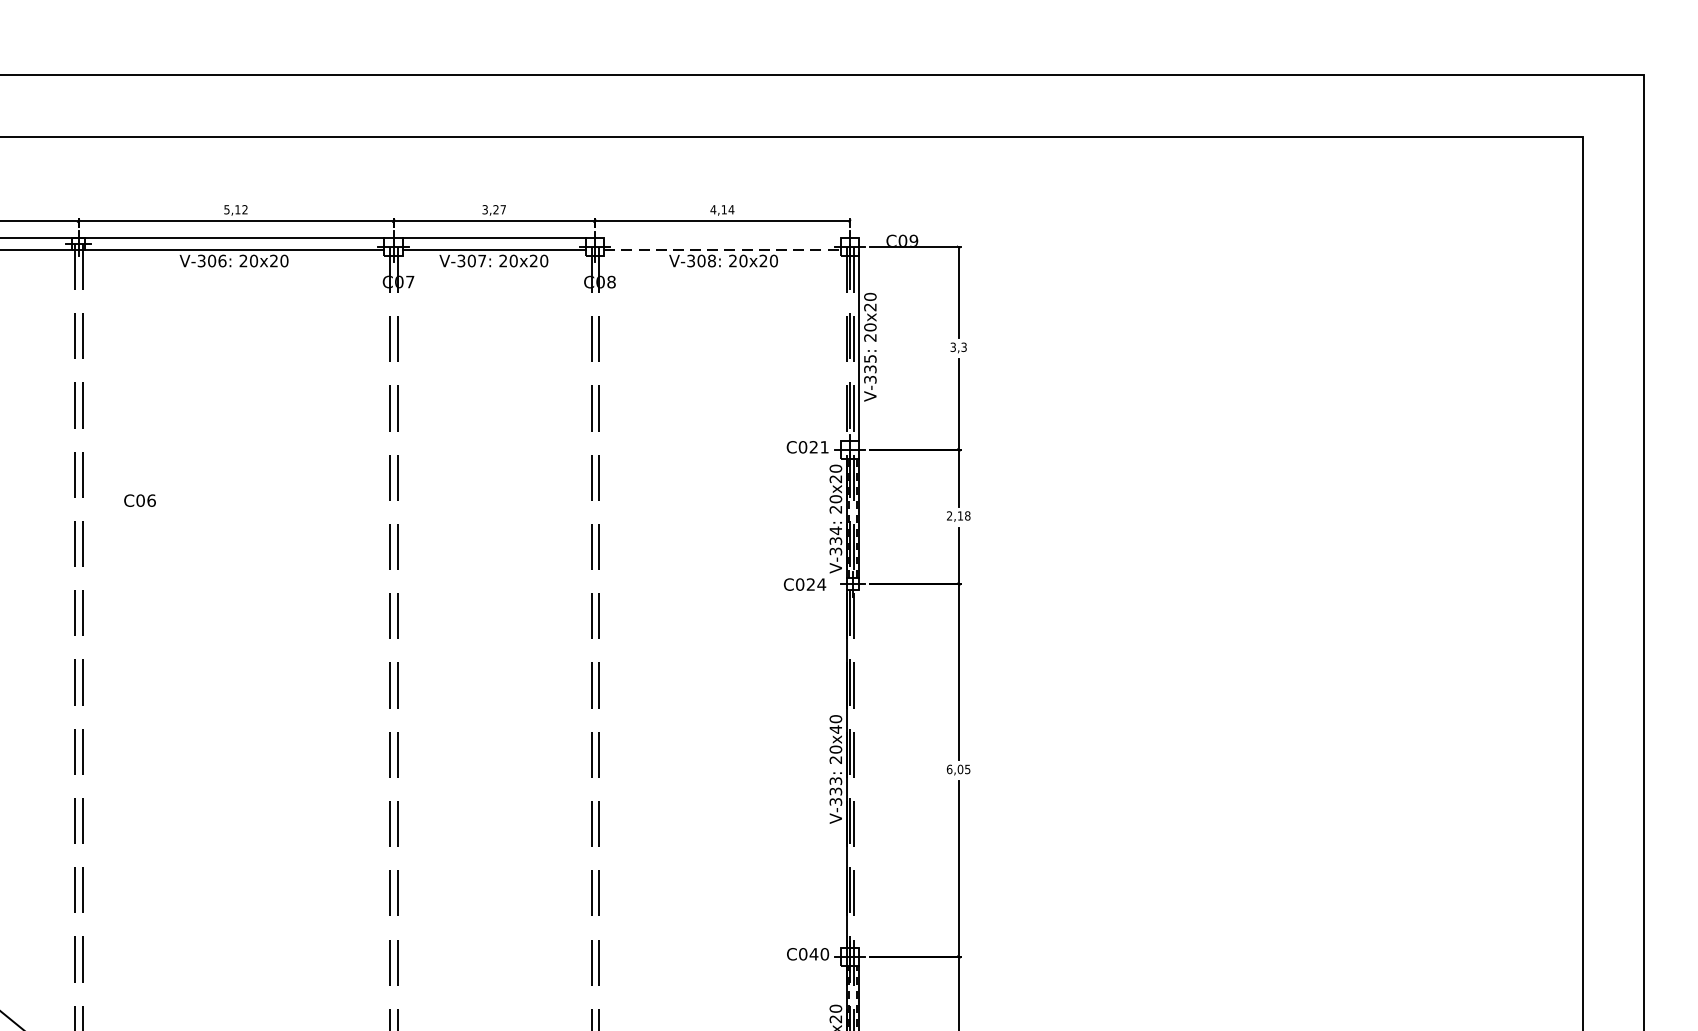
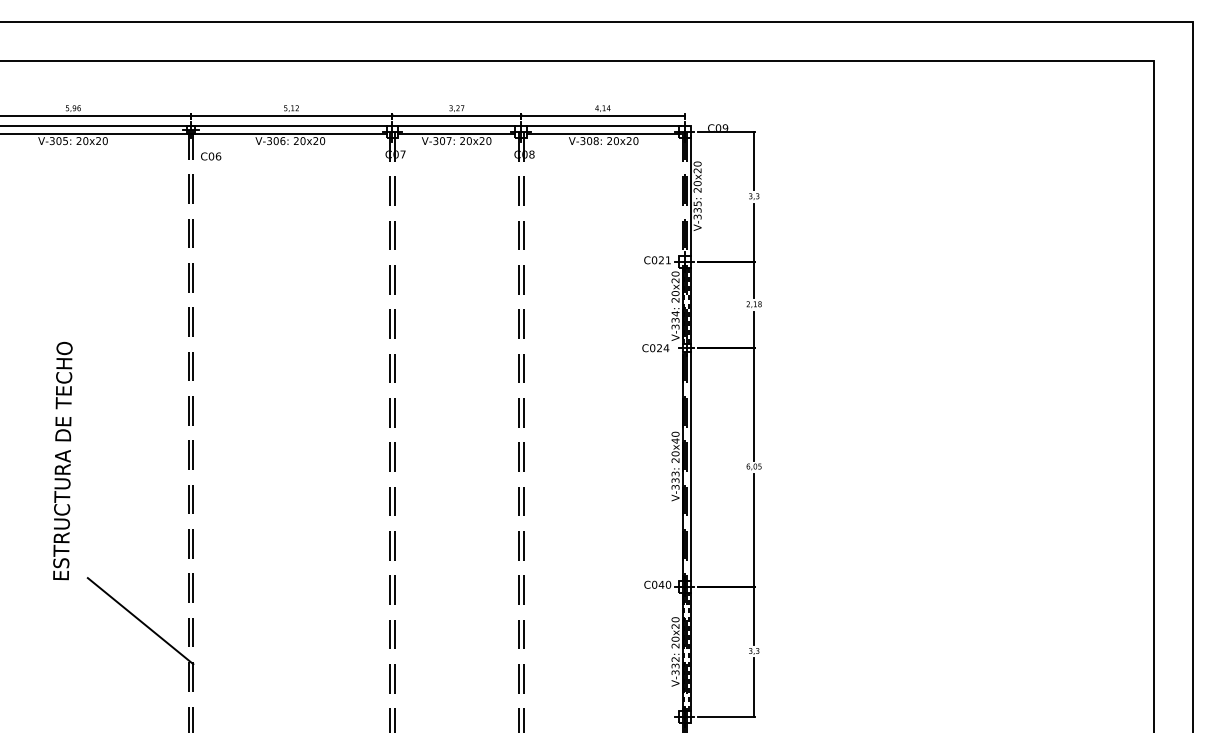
line: (723, 238) -> (603, 126), added
line: (723, 249) -> (603, 133), dashed -> solid
text: (140, 500) -> (211, 156), moved
line: (859, 767) -> (690, 465), added

